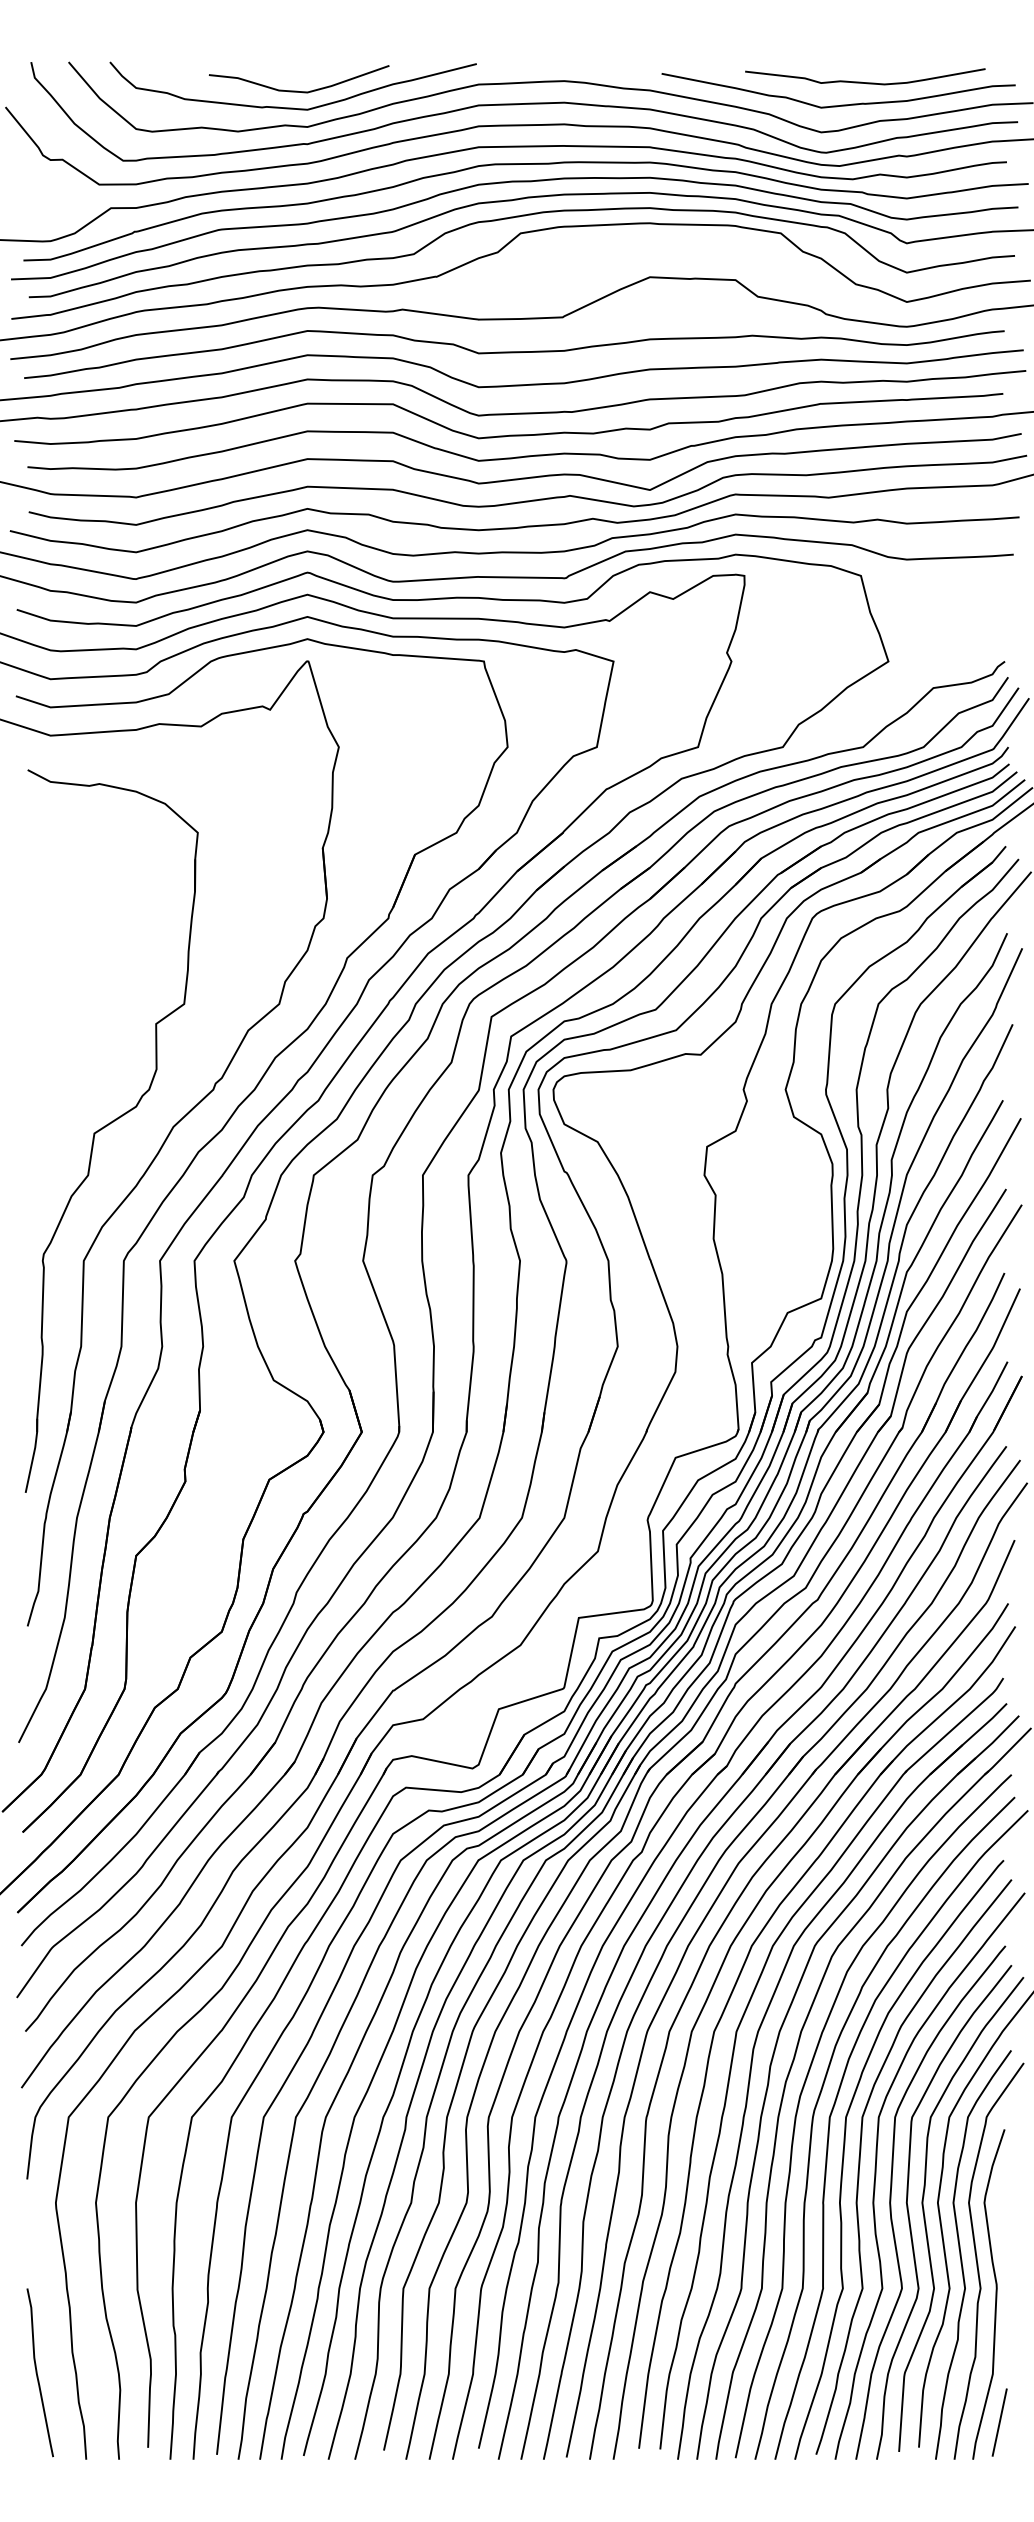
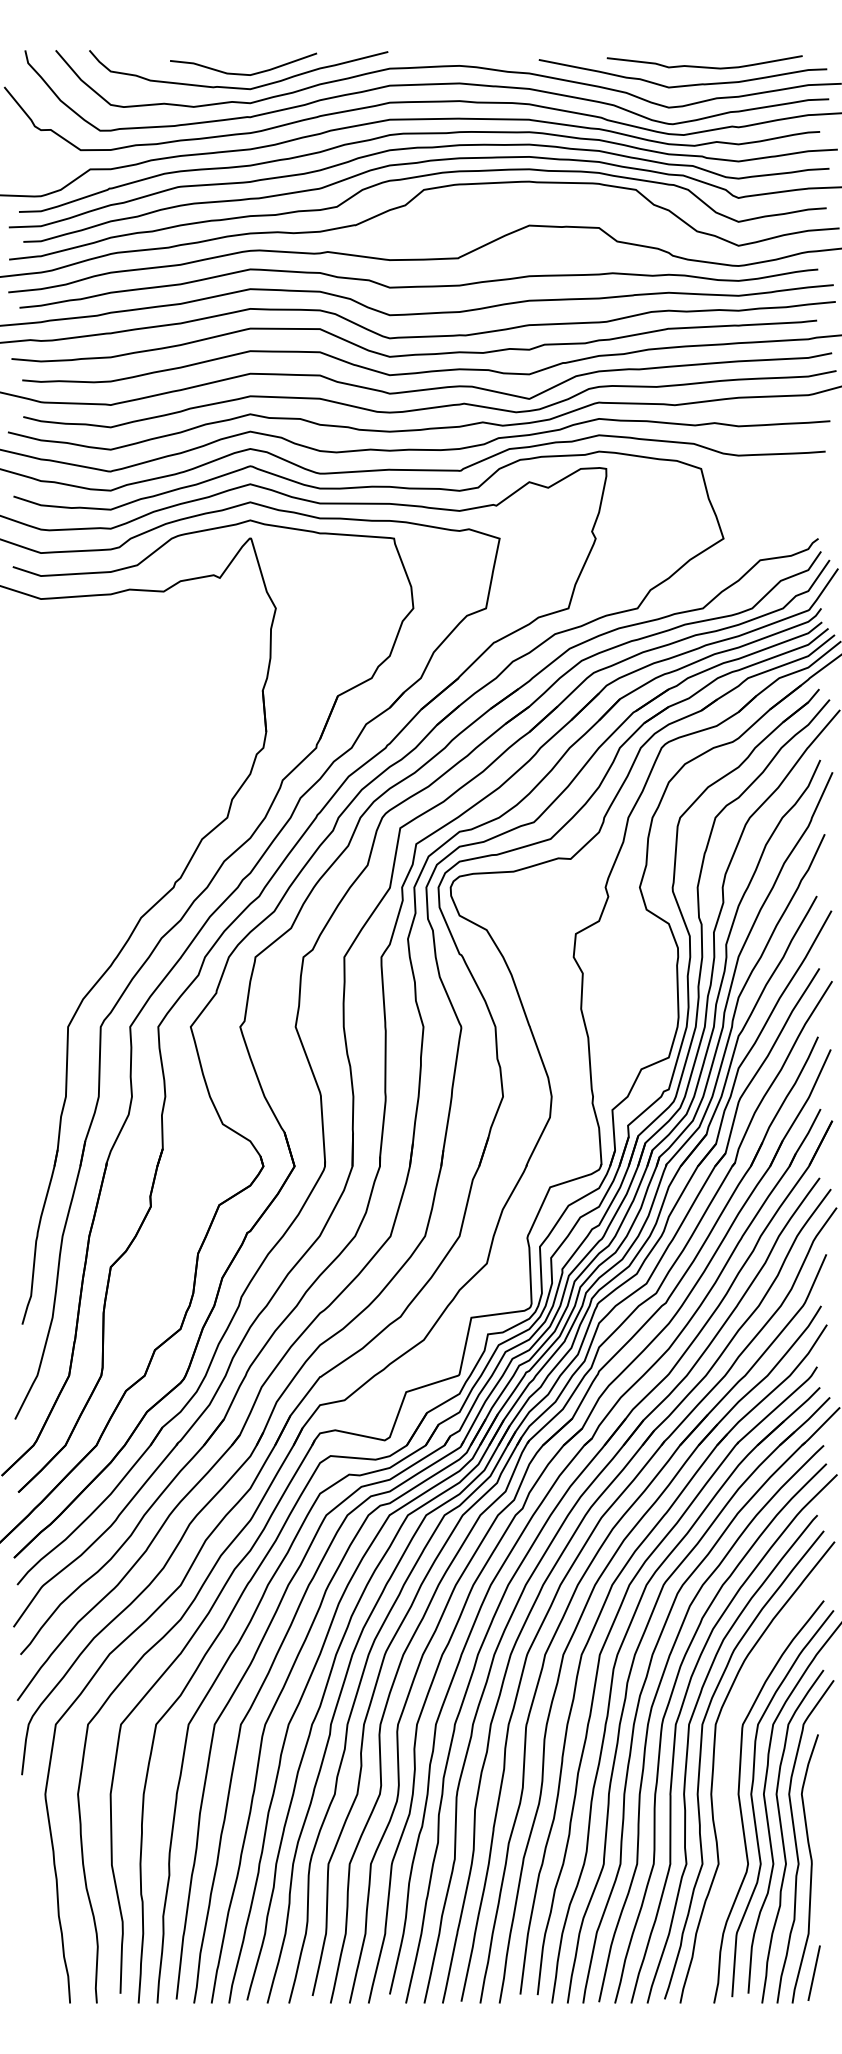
part: (111, 1130) -> (90, 920), removed
curve: (891, 2201) -> (726, 1793), removed
curve: (37, 2372) -> (30, 1932), removed

